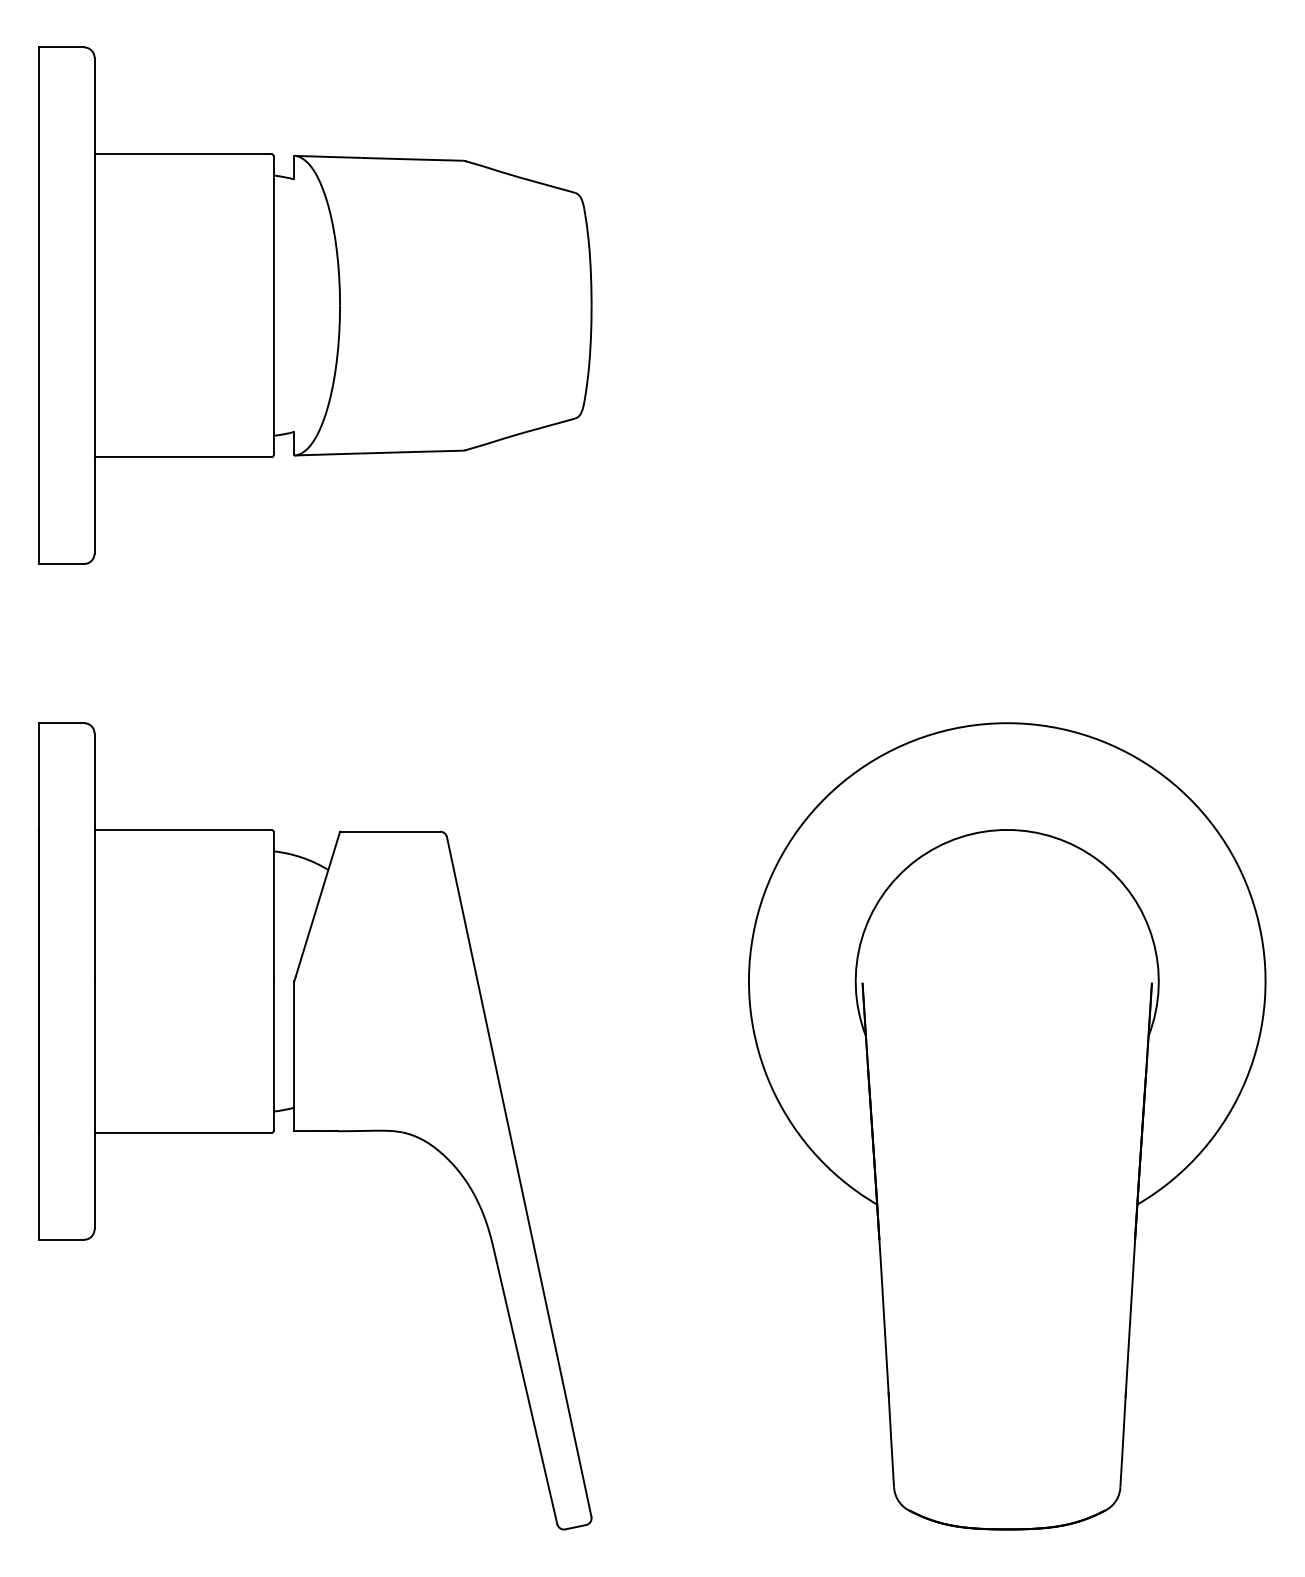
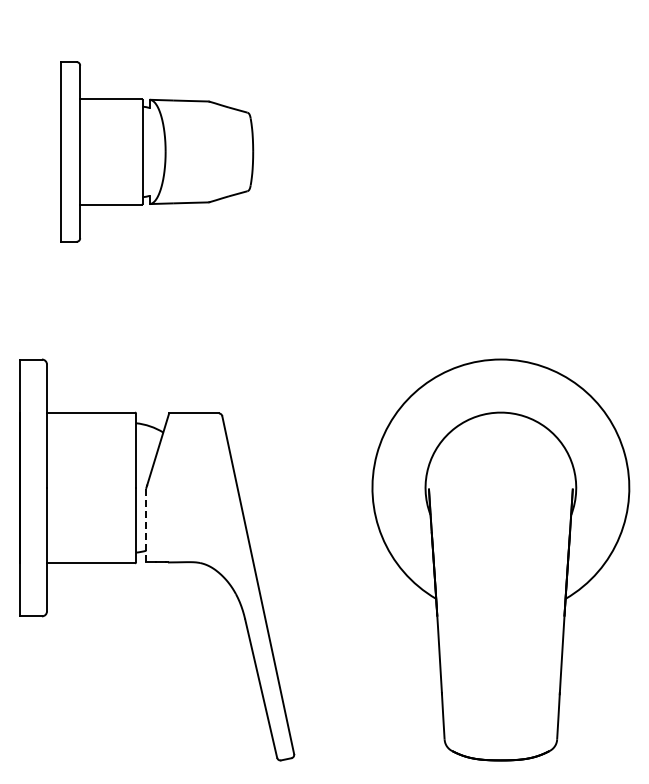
part: (316, 304) -> (157, 151), size x0.7
line: (294, 1054) -> (146, 524), solid -> dashed

